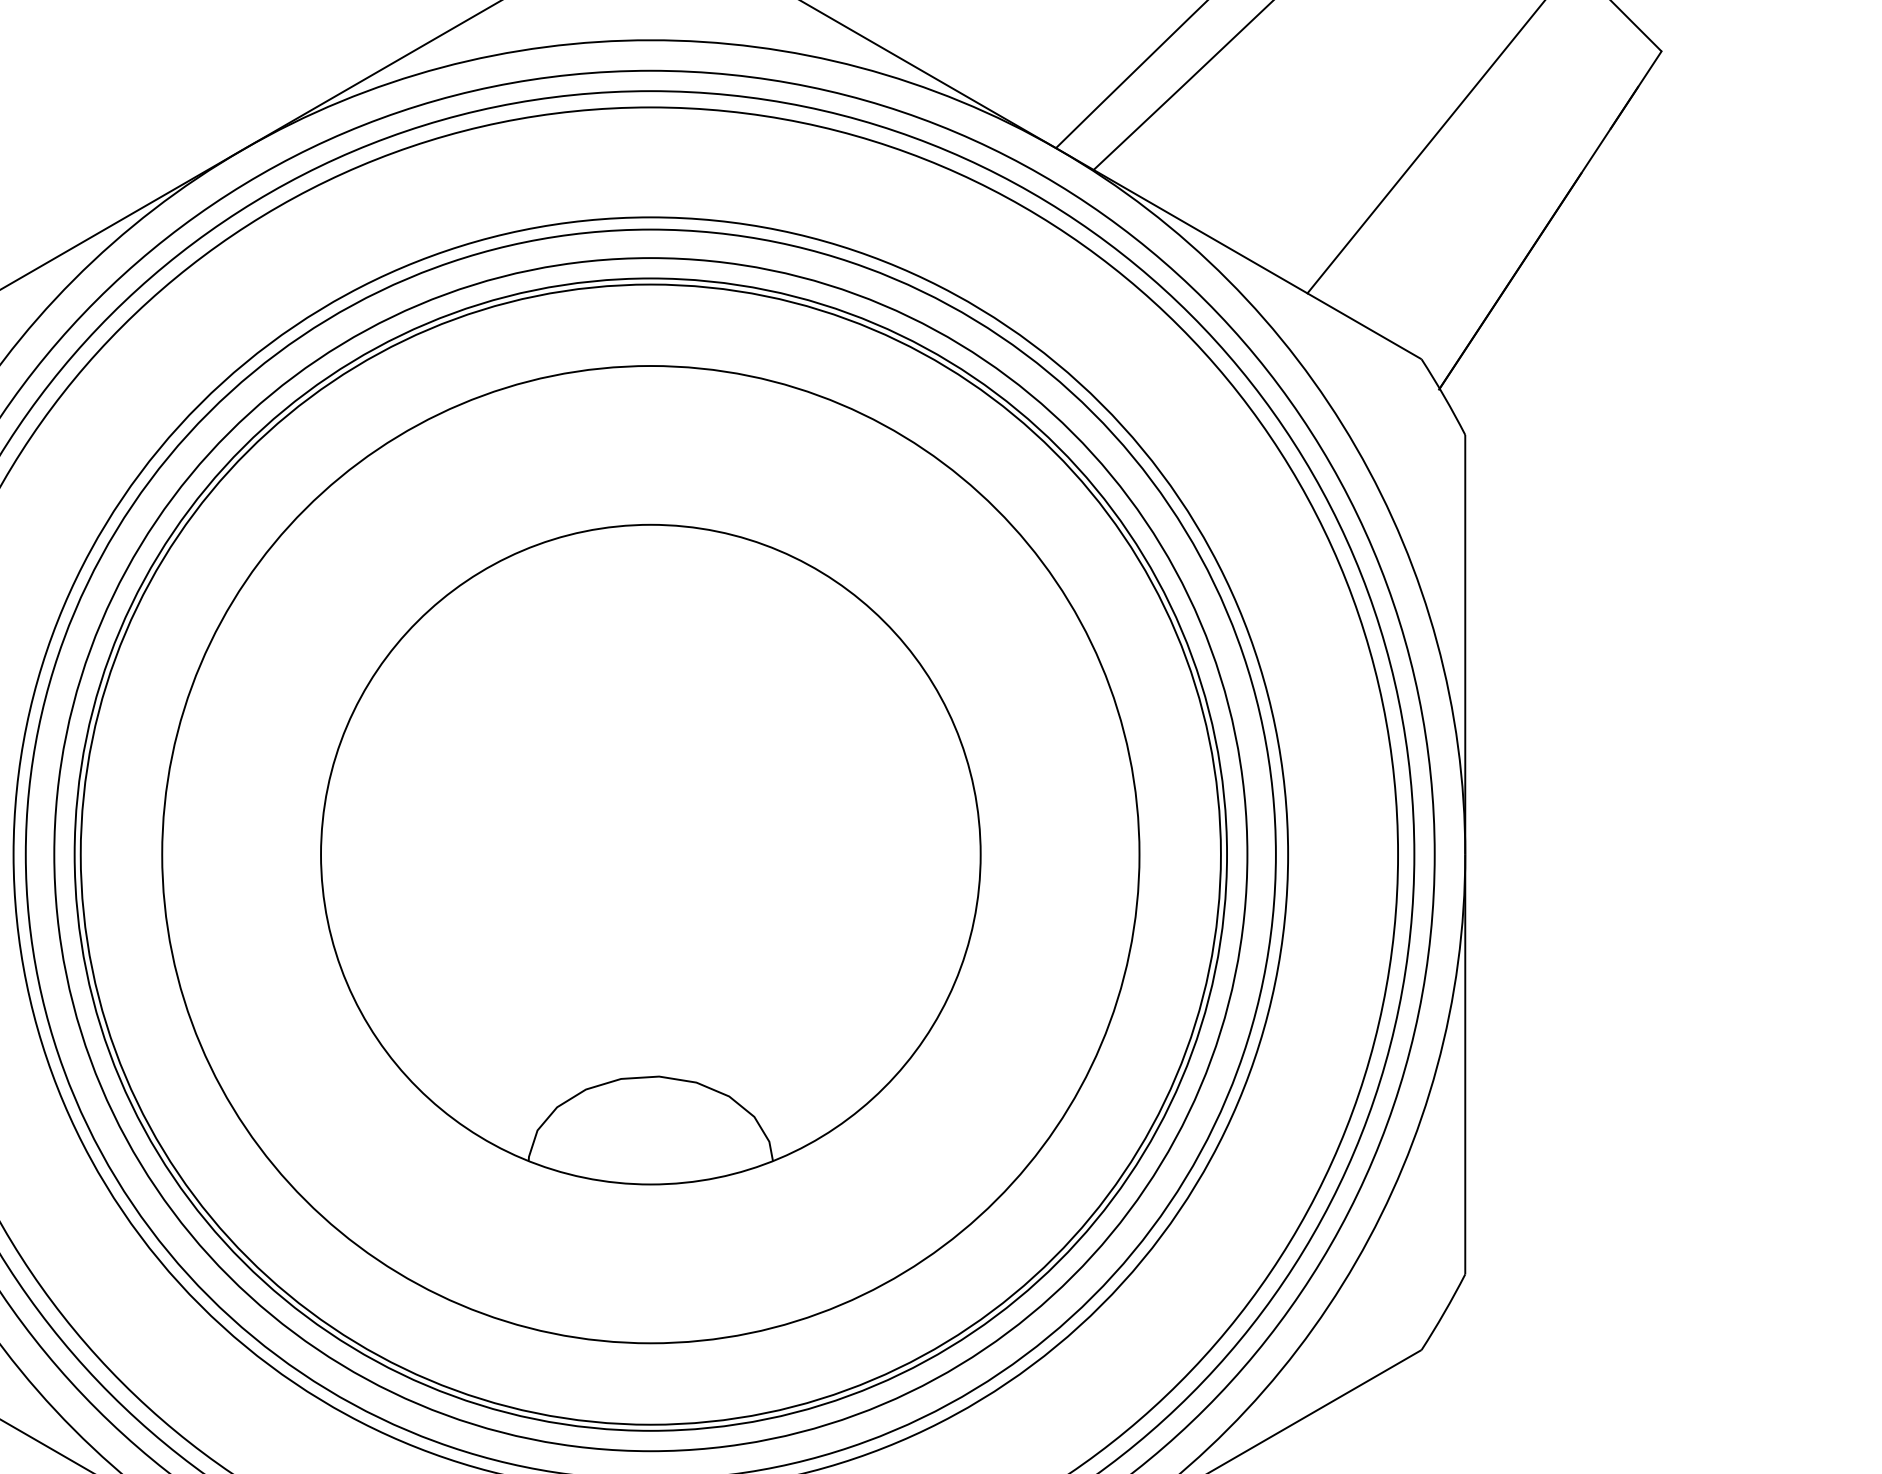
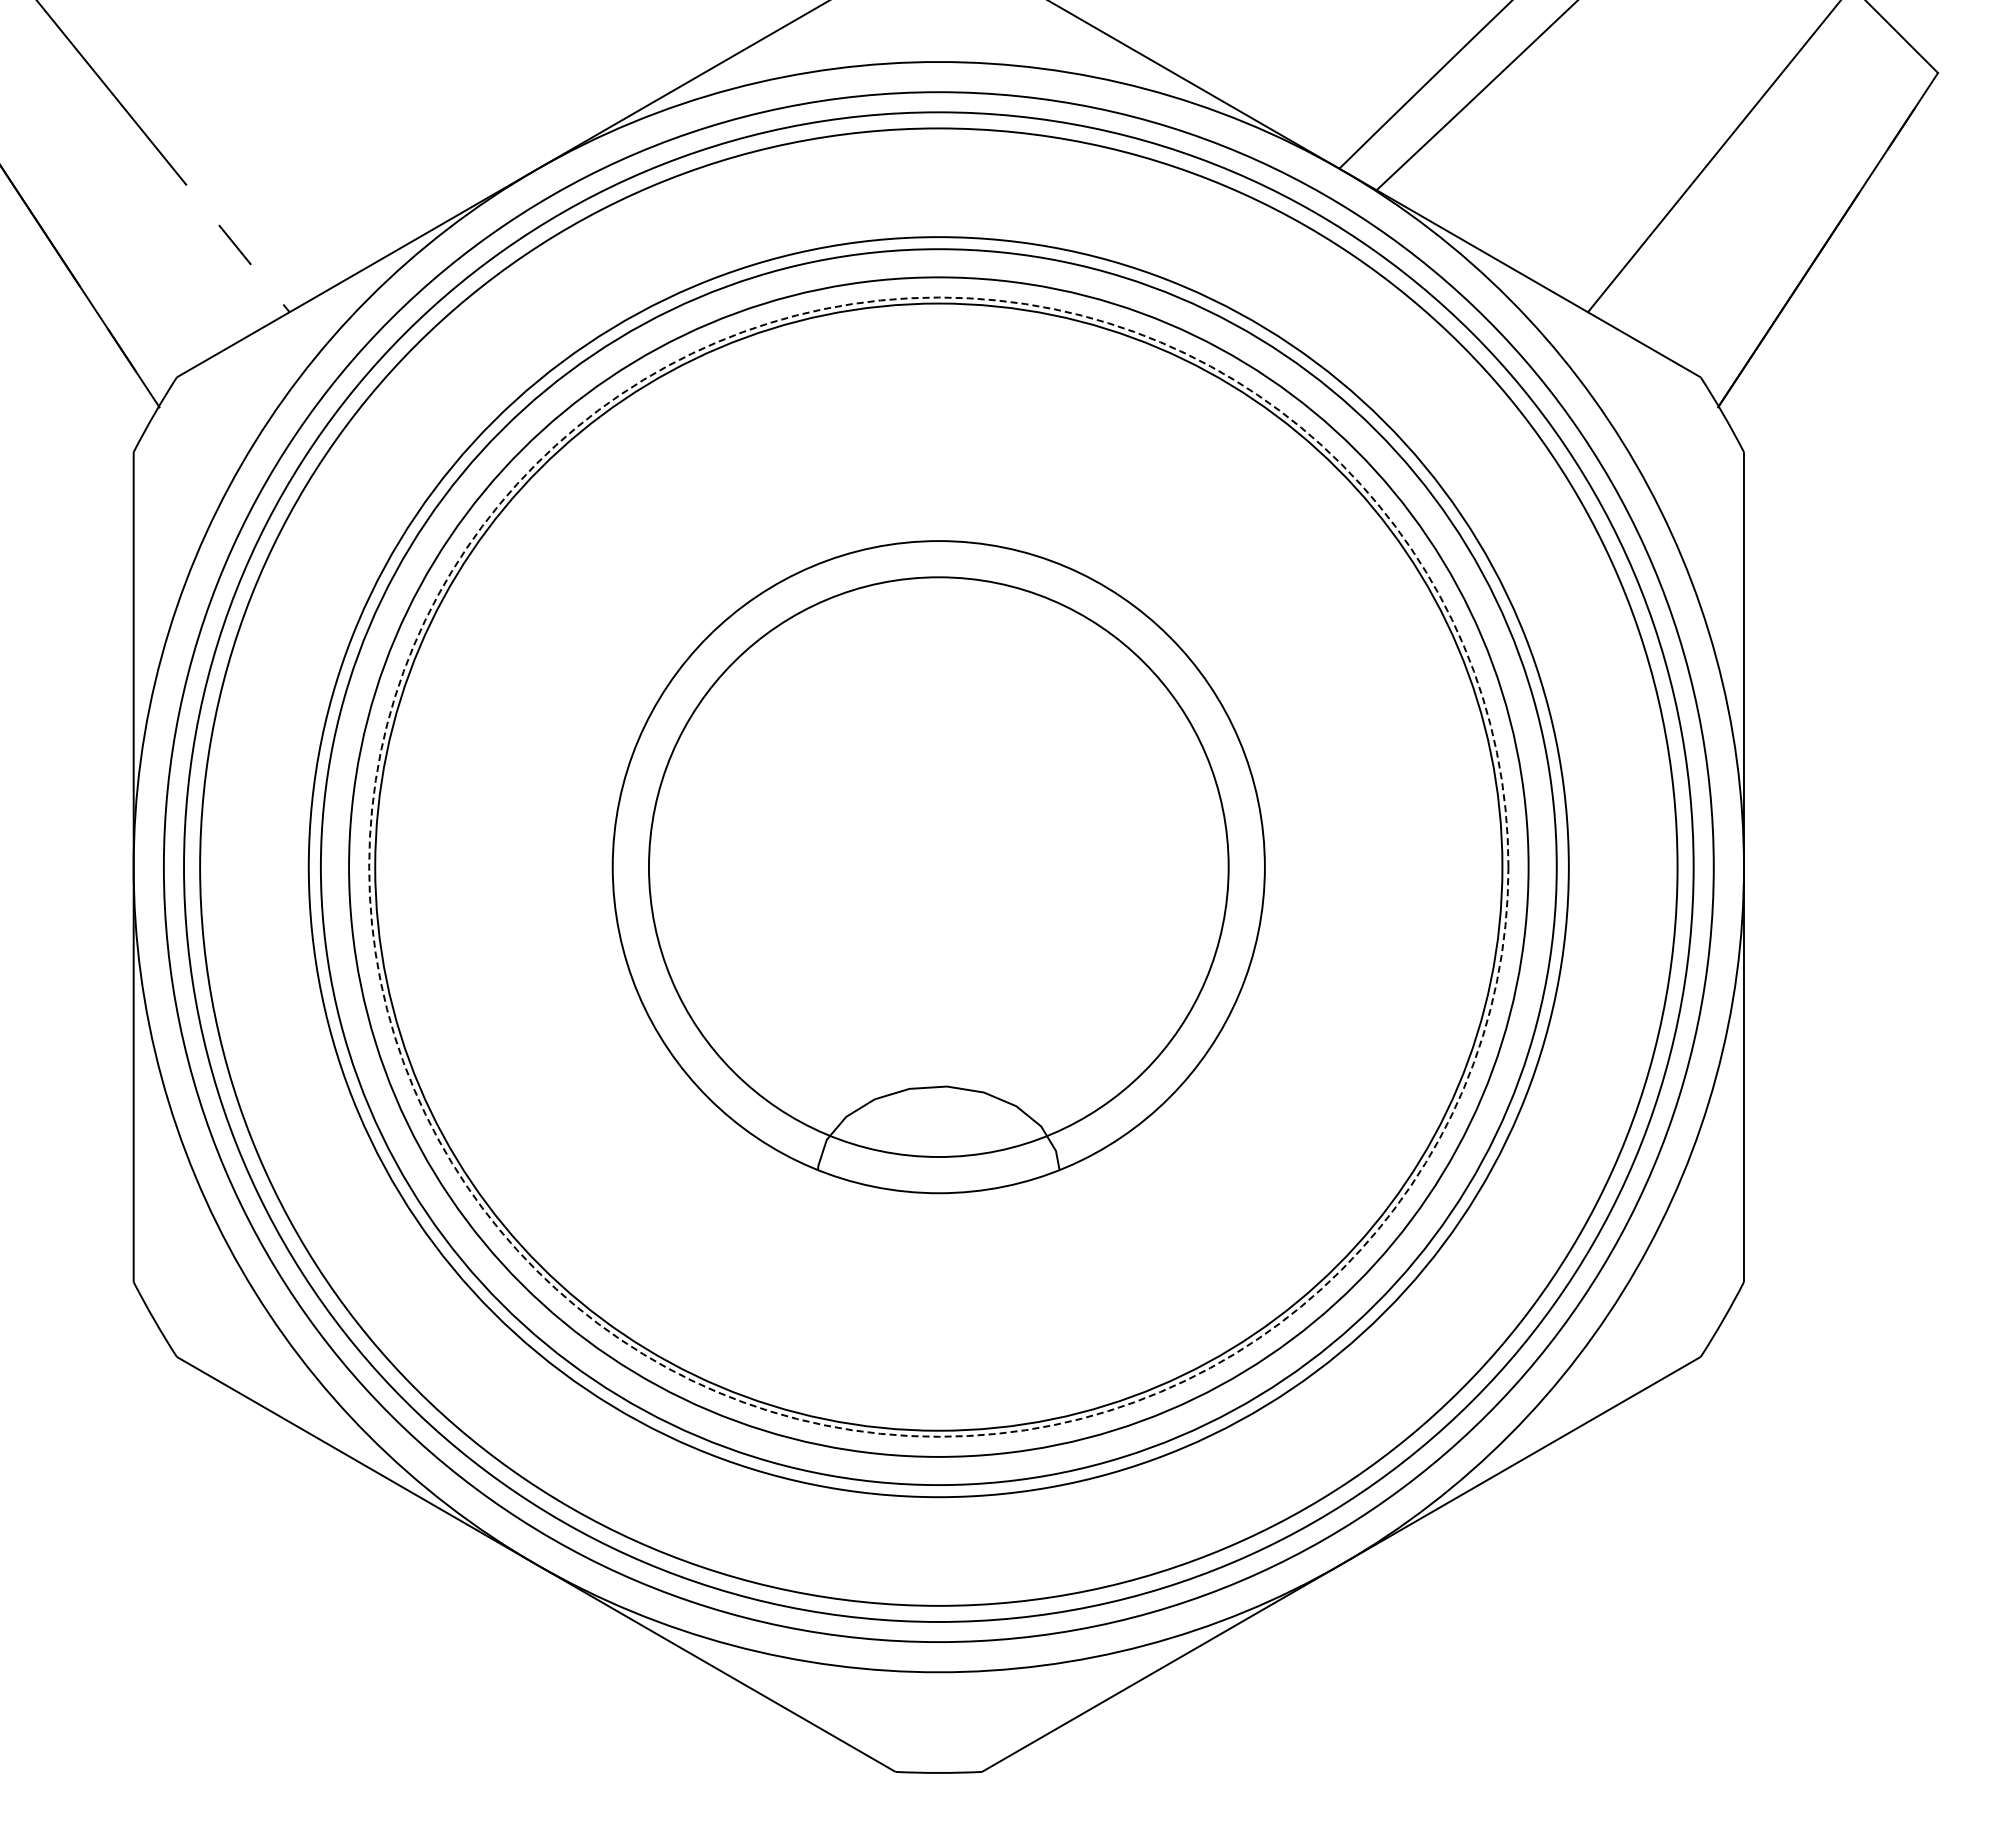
circle: (650, 853) -> (938, 866), solid -> dashed
circle: (650, 855) -> (938, 867), size x0.6

